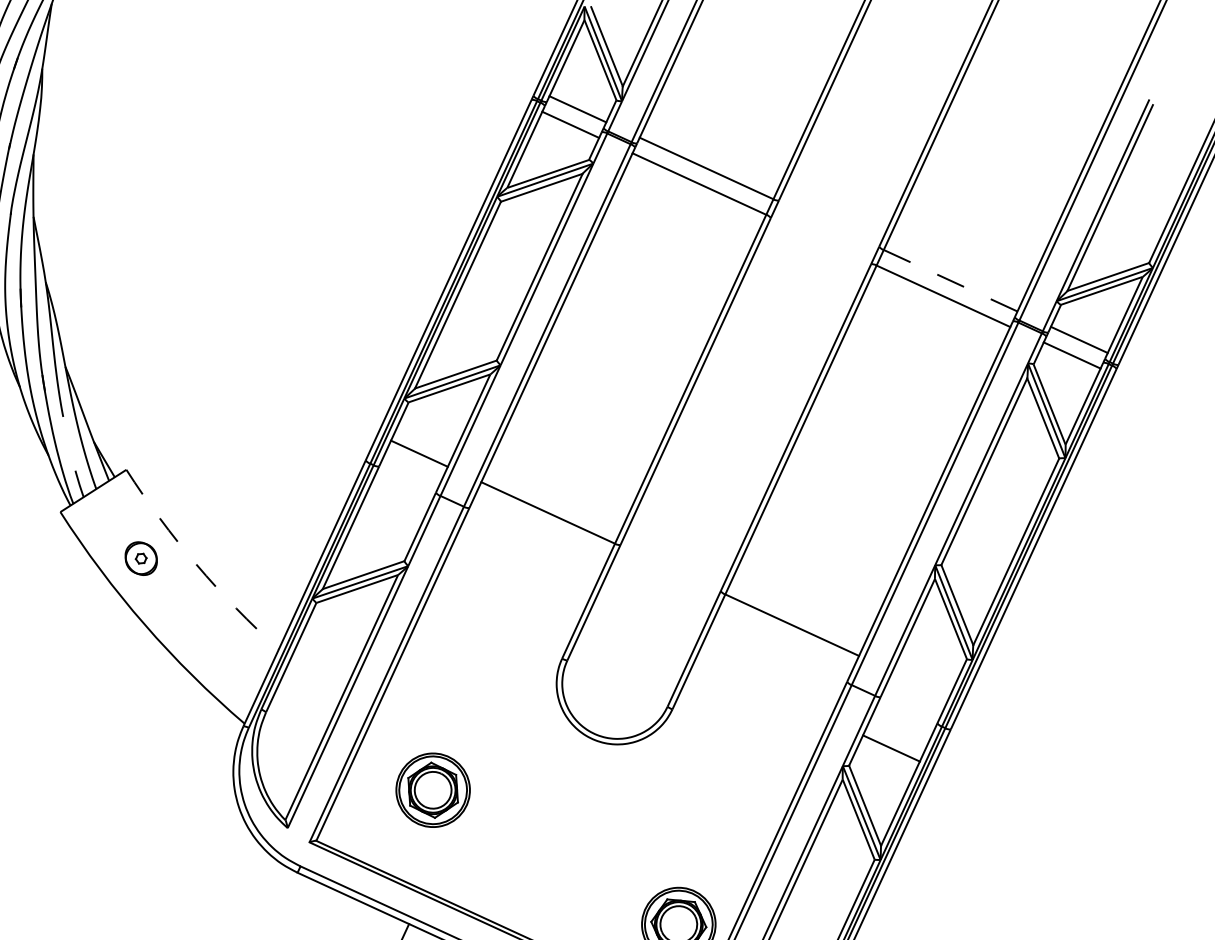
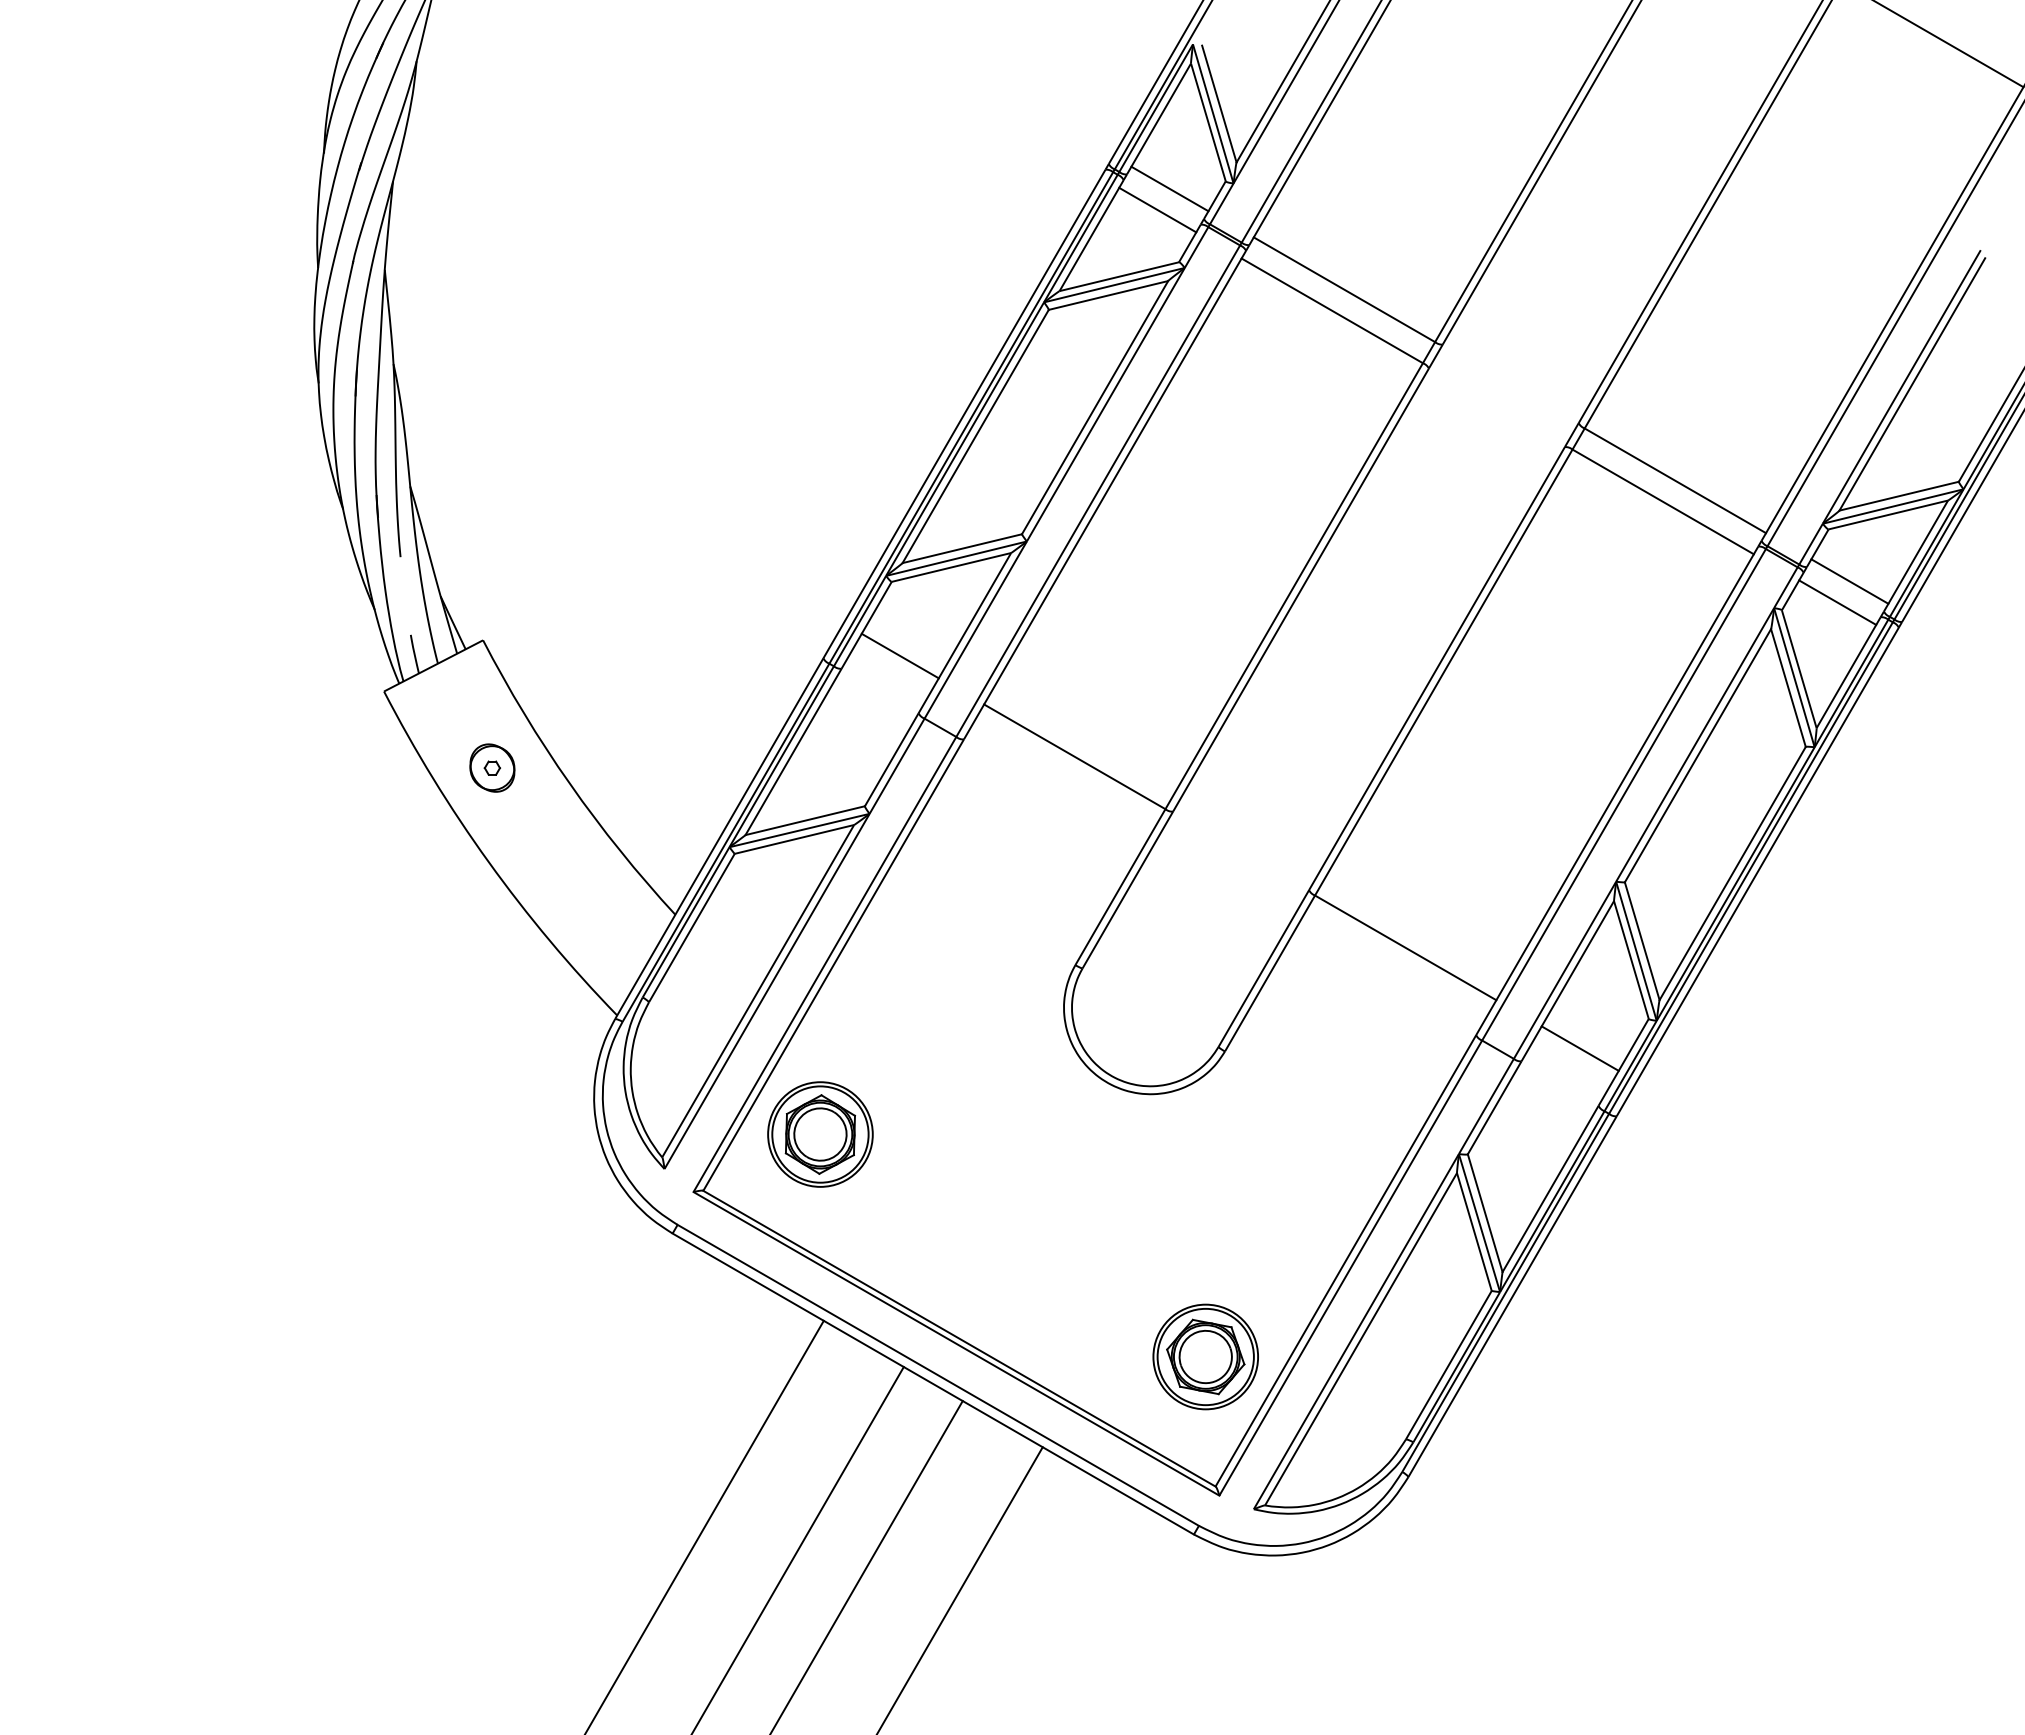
line: (950, 280) -> (1675, 480), dashed -> solid
arc: (196, 564) -> (570, 783), dashed -> solid
line: (891, 748) -> (1579, 1048), moved
part: (433, 790) -> (820, 1134), moved

